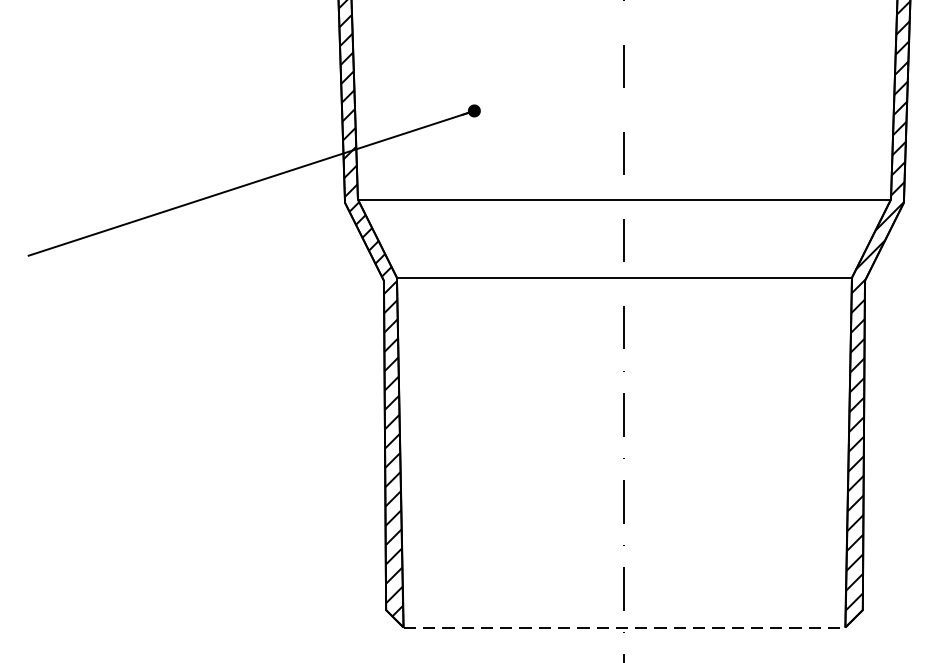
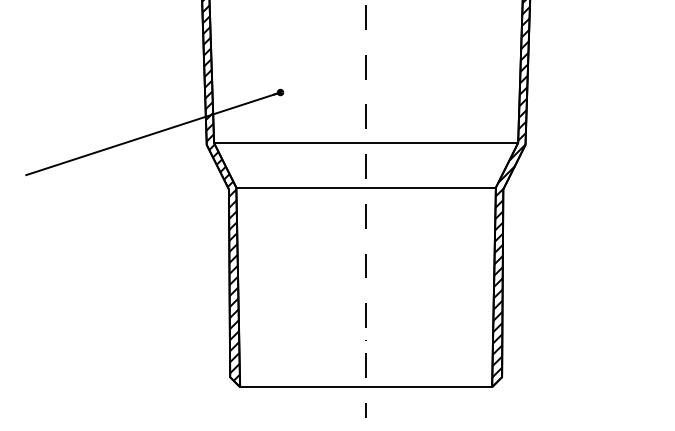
line: (625, 628) -> (366, 387), dashed -> solid

